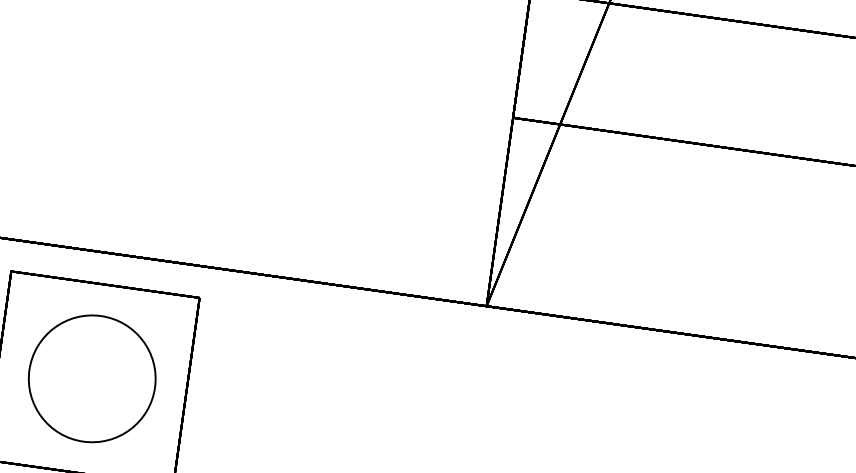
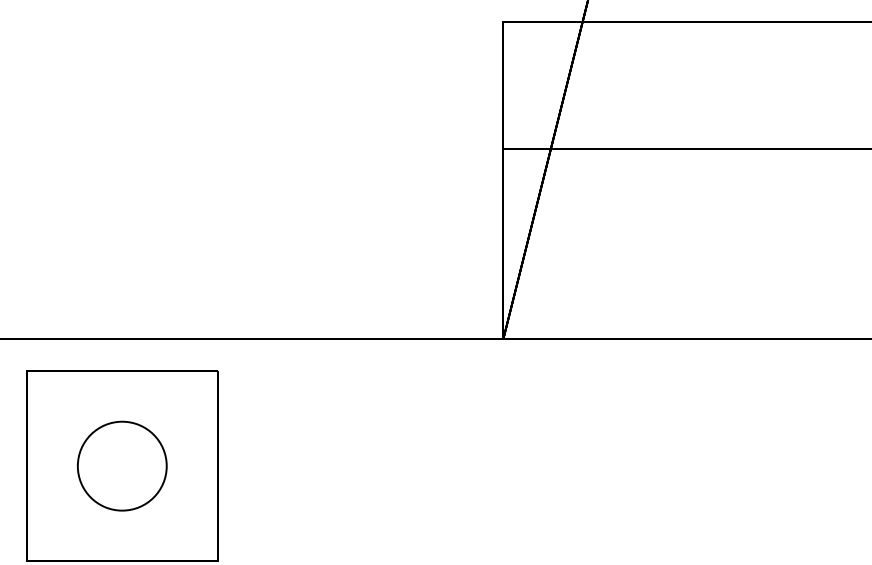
circle: (91, 378) -> (121, 465), size x0.7

